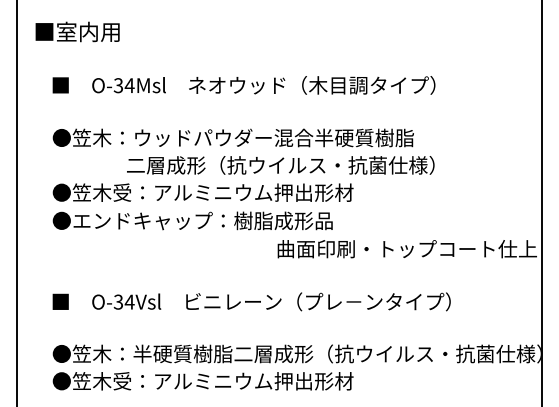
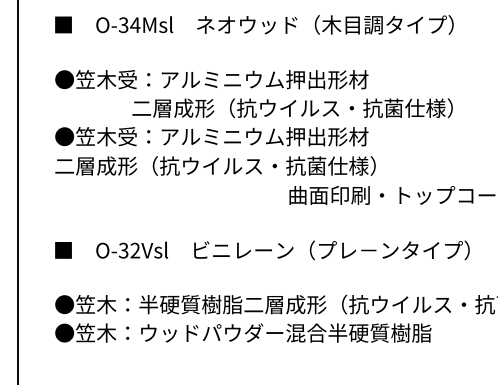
text: (263, 137) -> (274, 79), ●笠木：ウッドパウダー混合半硬質樹脂 -> ●笠木受：アルミニウム押出形材
text: (206, 220) -> (215, 165), ●エンドキャップ：樹脂成形品 -> 二層成形（抗ウイルス・抗菌仕様）
text: (129, 301) -> (135, 250), O-34Vsl -> O-32Vsl
text: (263, 381) -> (274, 333), ●笠木受：アルミニウム押出形材 -> ●笠木：ウッドパウダー混合半硬質樹脂

